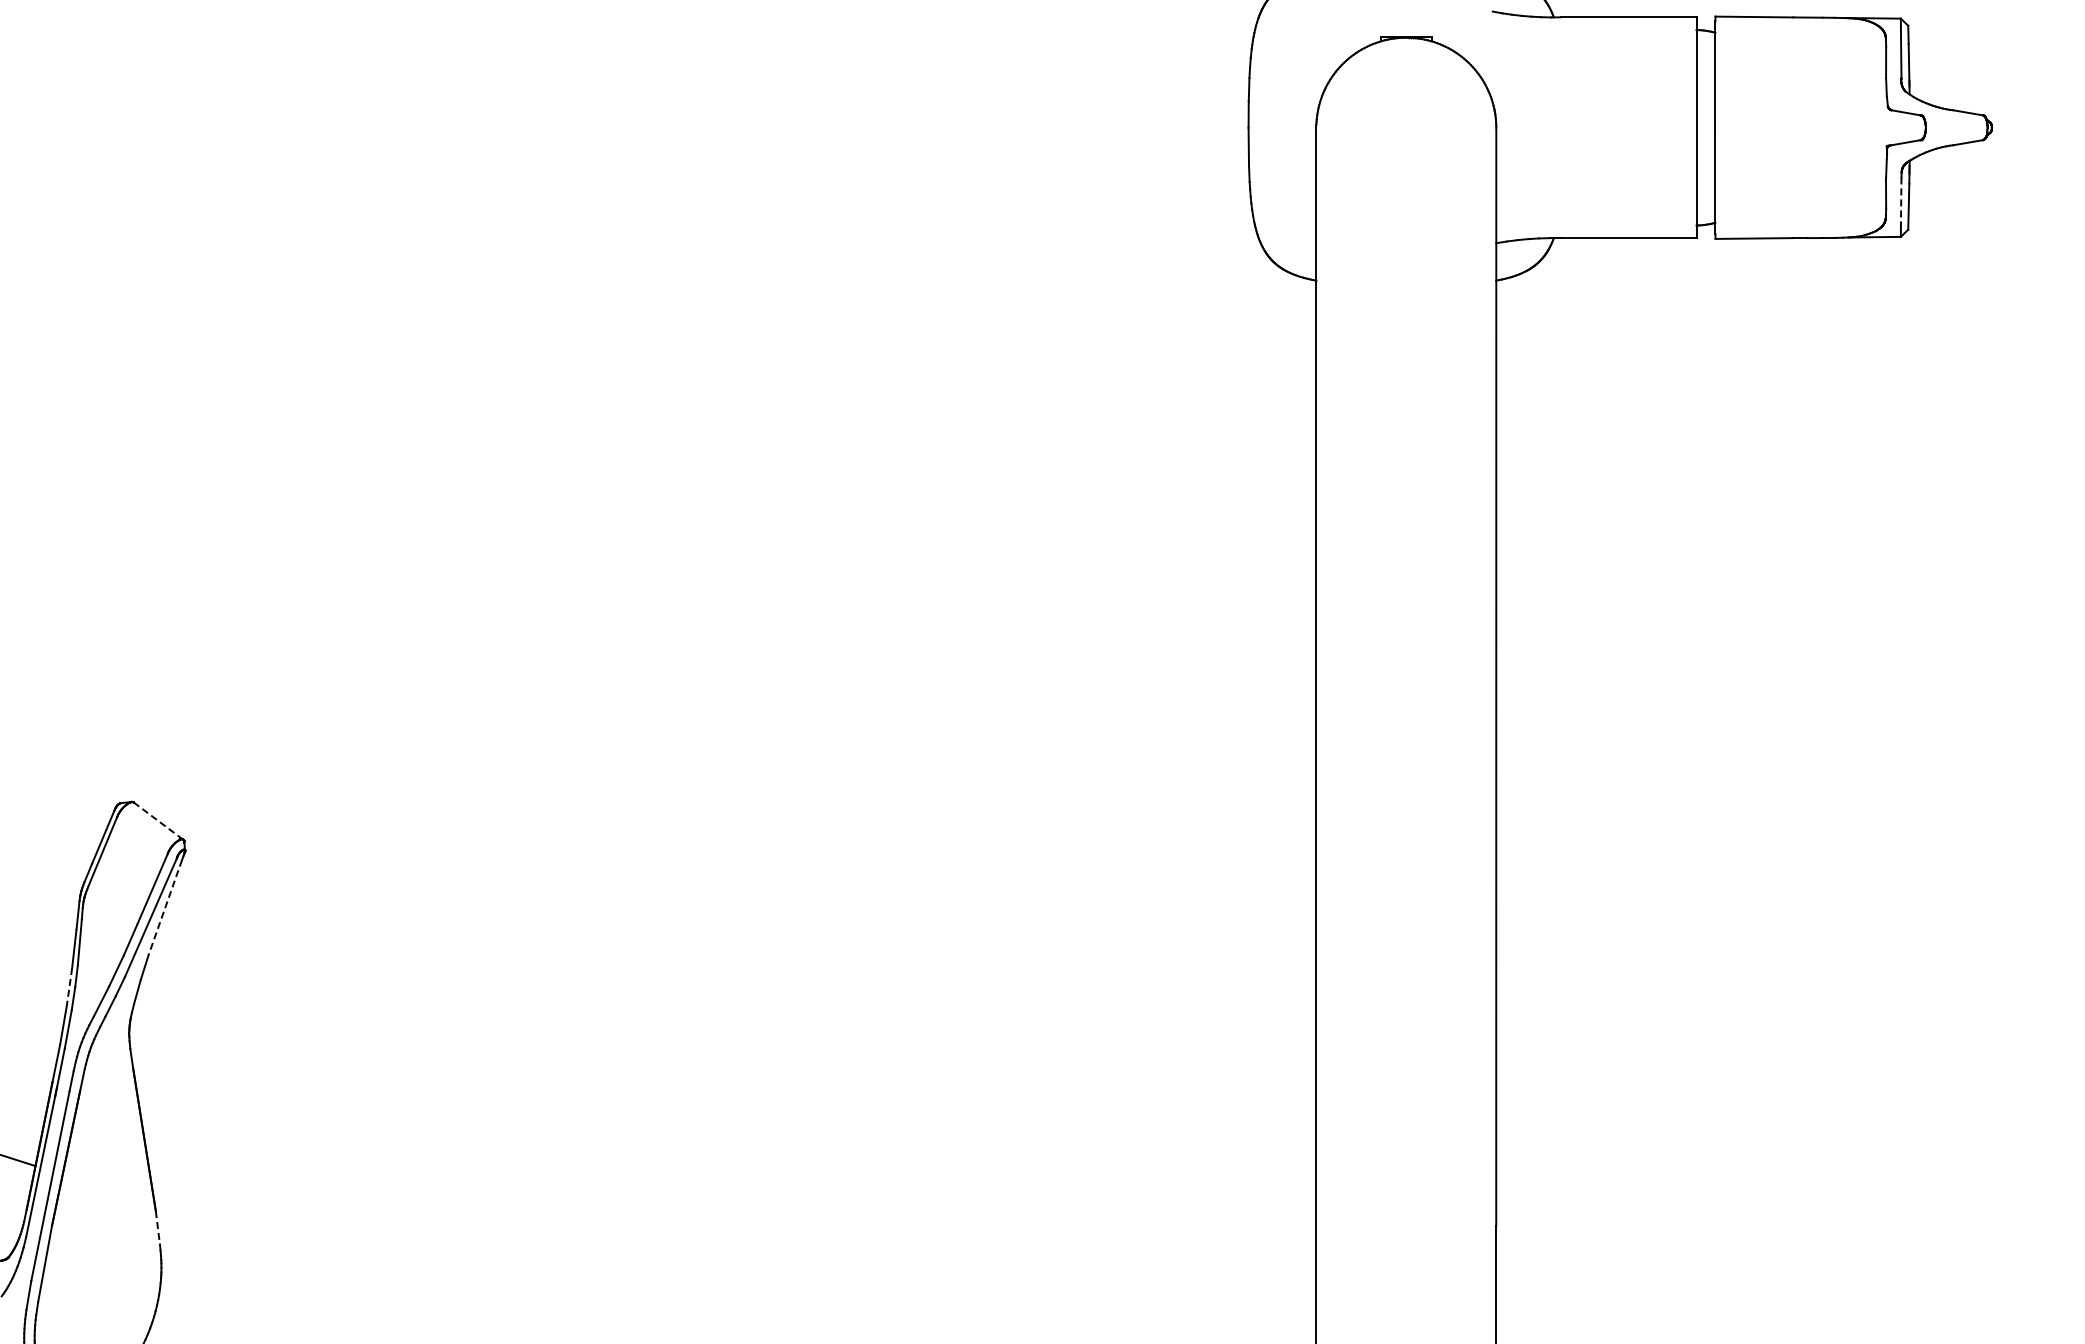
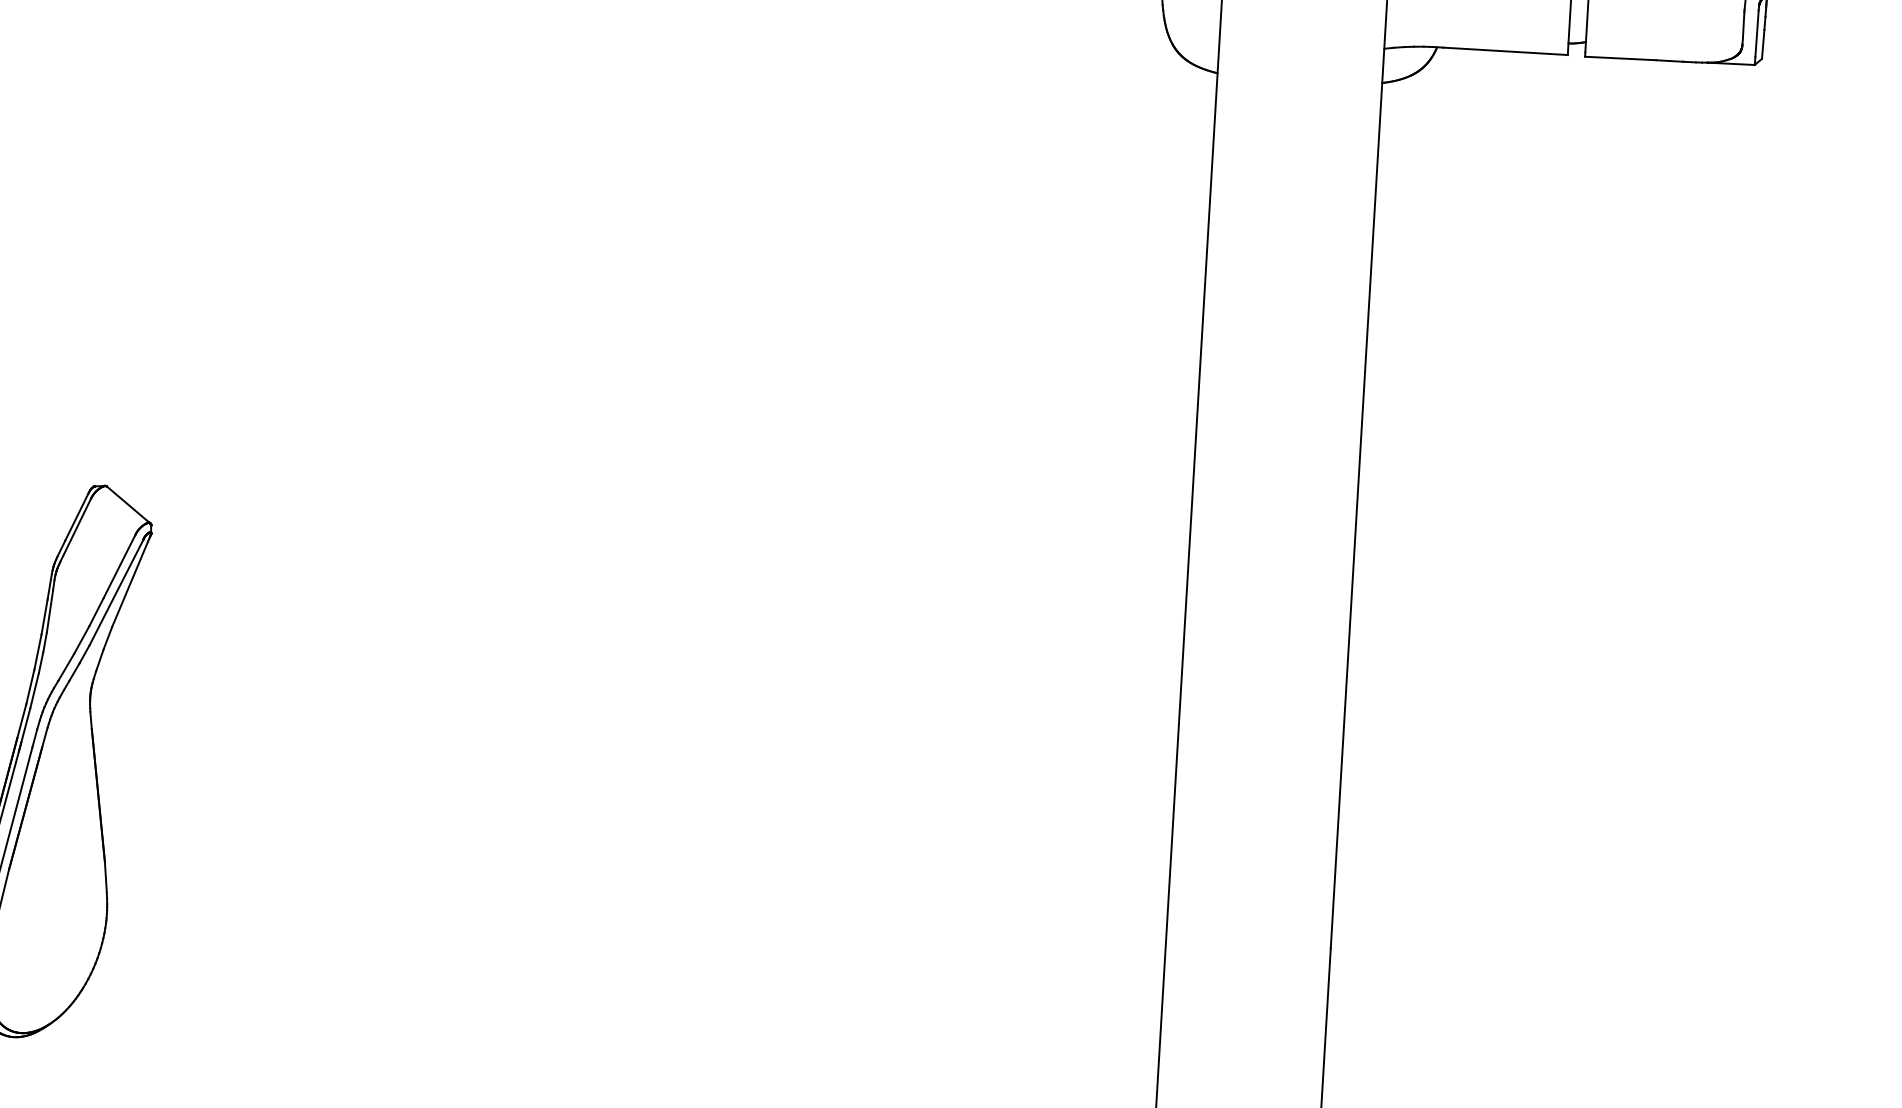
line: (1901, 203) -> (1757, 34), dashed -> solid
line: (158, 821) -> (128, 505), dashed -> solid
line: (165, 907) -> (130, 584), dashed -> solid
line: (69, 987) -> (38, 652), dashed -> solid
line: (157, 1227) -> (105, 876), dashed -> solid

